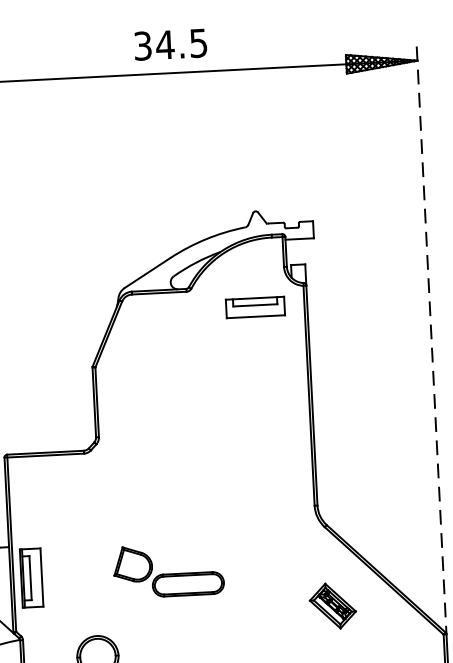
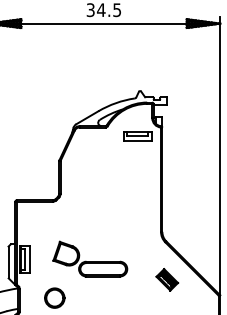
line: (431, 340) -> (220, 156), dashed -> solid
part: (168, 569) -> (90, 258), size x1.43

